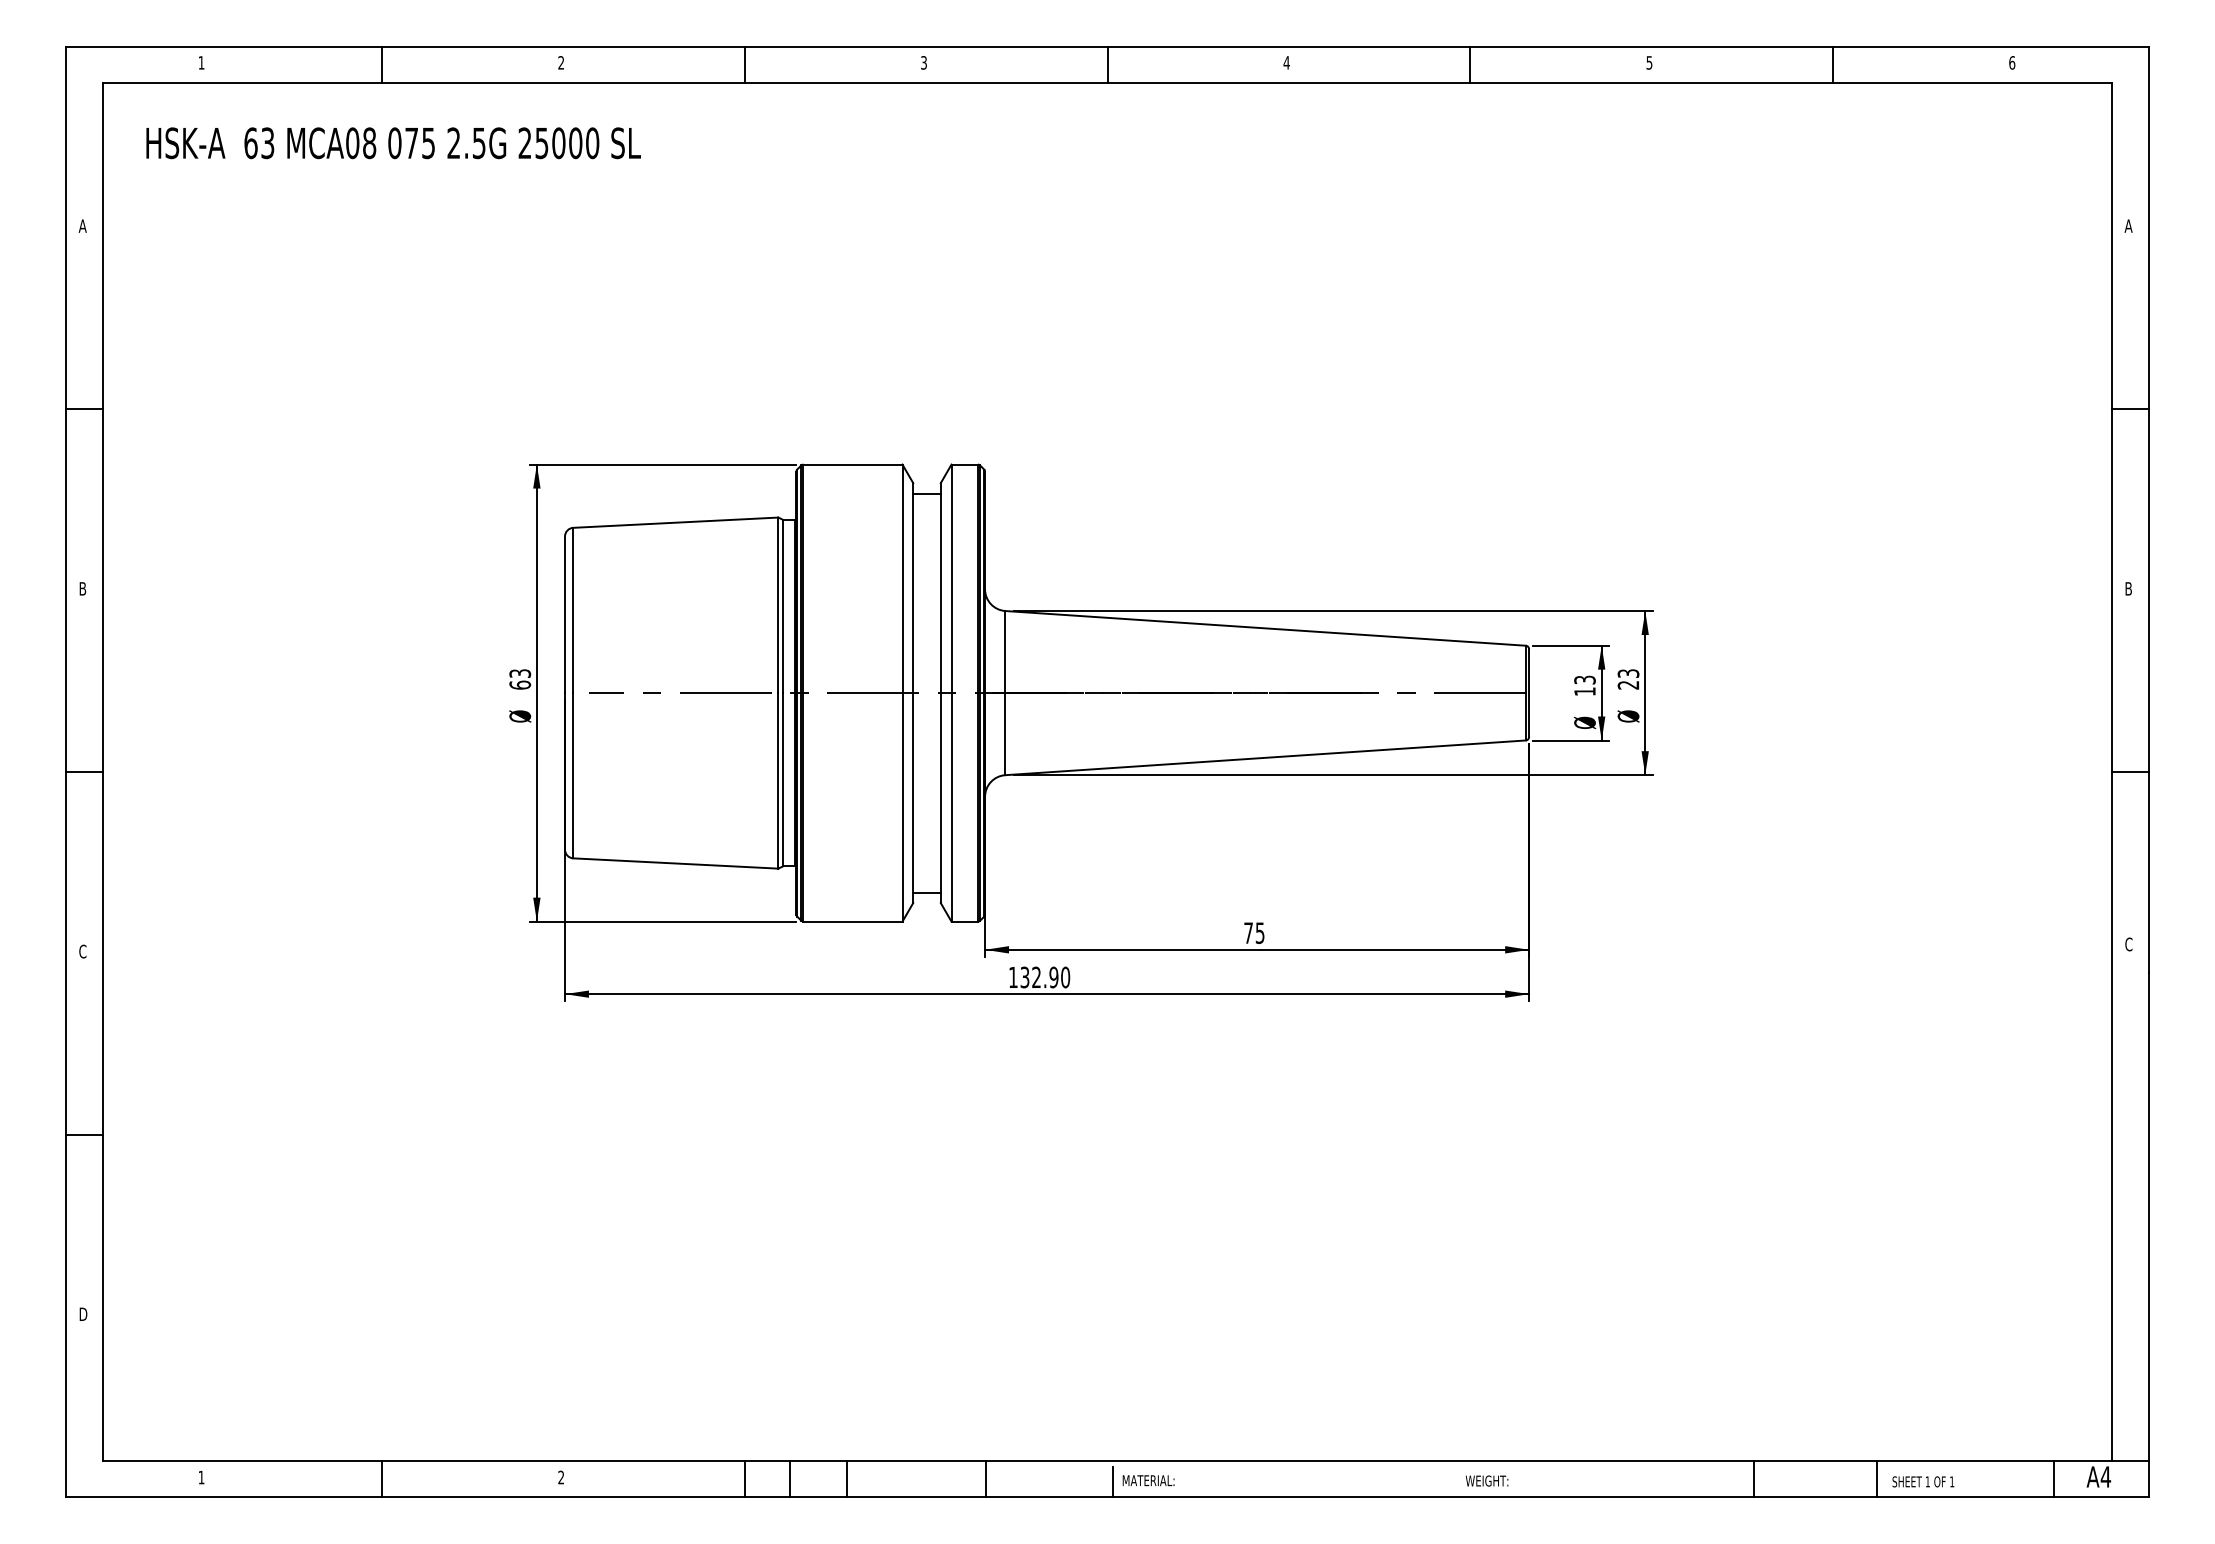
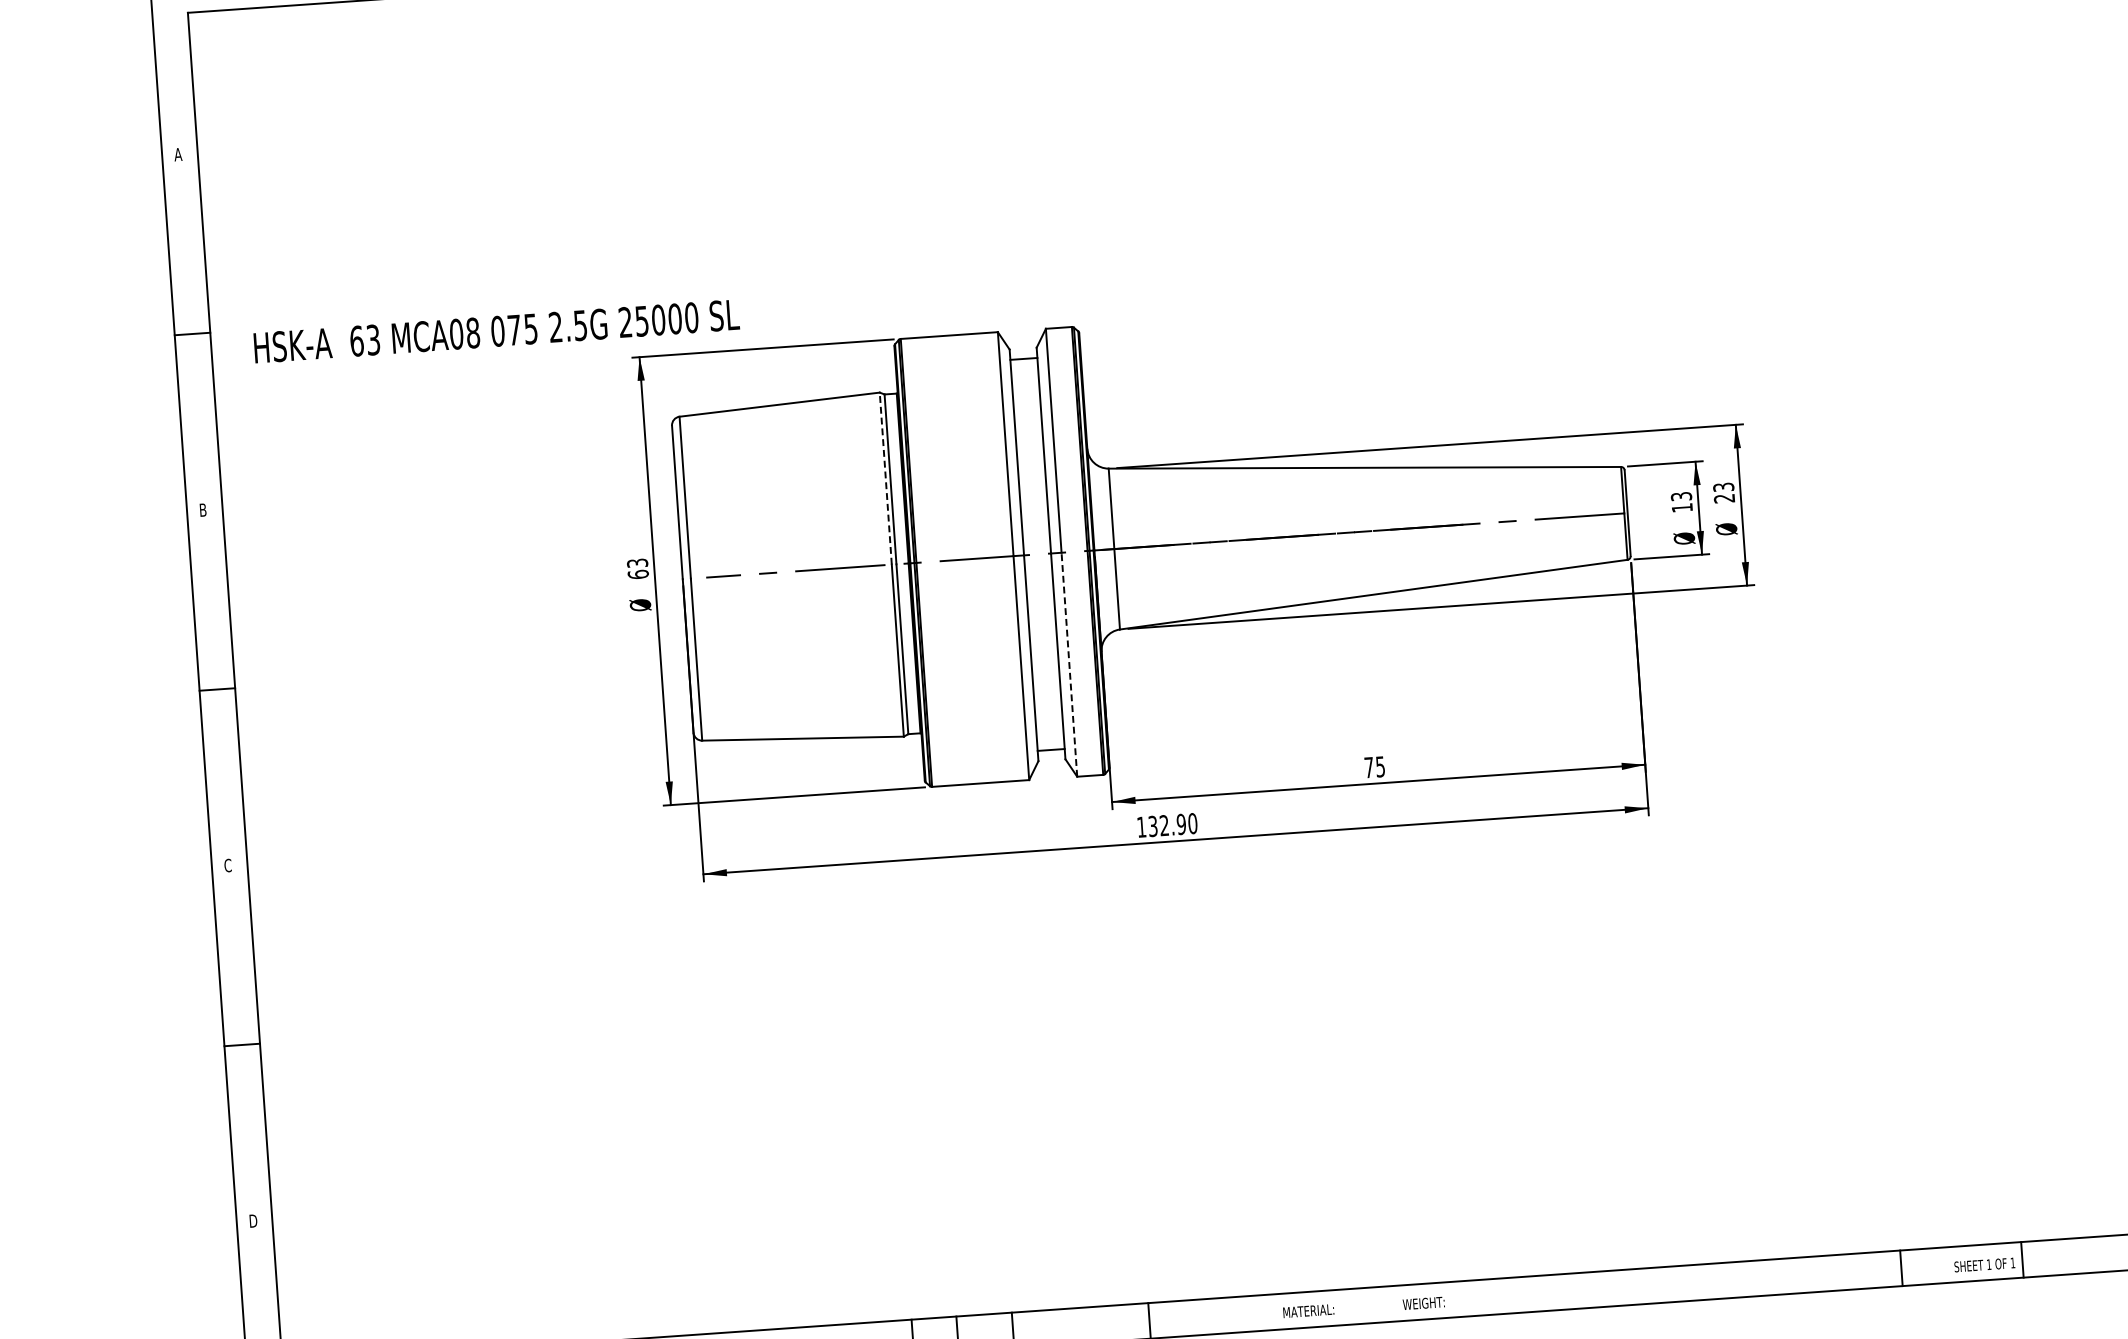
text: (393, 143) -> (496, 331), moved
line: (778, 605) -> (886, 478), solid -> dashed
line: (951, 806) -> (1069, 663), solid -> dashed
text: (1486, 1480) -> (1423, 1302), moved
line: (1112, 1481) -> (1273, 1314), removed
text: (1923, 1481) -> (1984, 1264), moved

